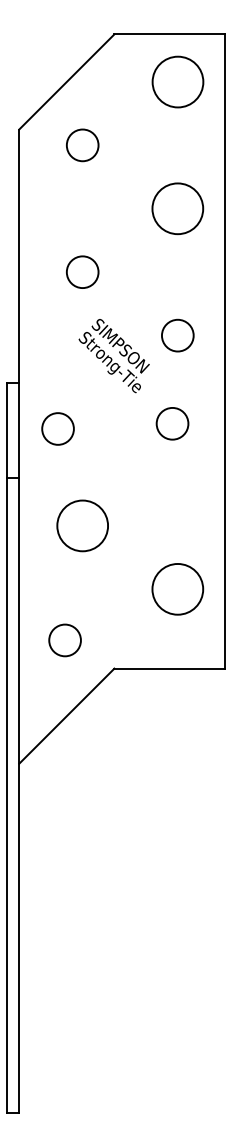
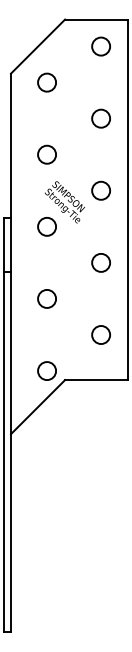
circle: (176, 81) -> (100, 46), size x0.62
circle: (178, 208) -> (101, 118), size x0.62
circle: (171, 423) -> (100, 262), moved
circle: (57, 428) -> (46, 226), moved
circle: (83, 525) -> (47, 298), size x0.62
circle: (178, 590) -> (101, 335), size x0.62
circle: (64, 639) -> (46, 370), moved

